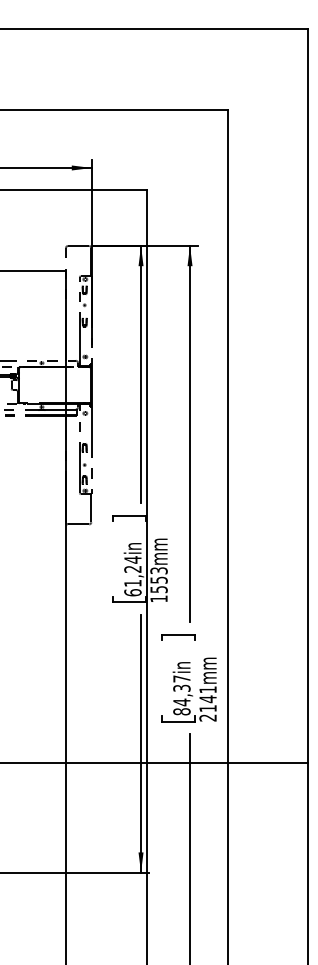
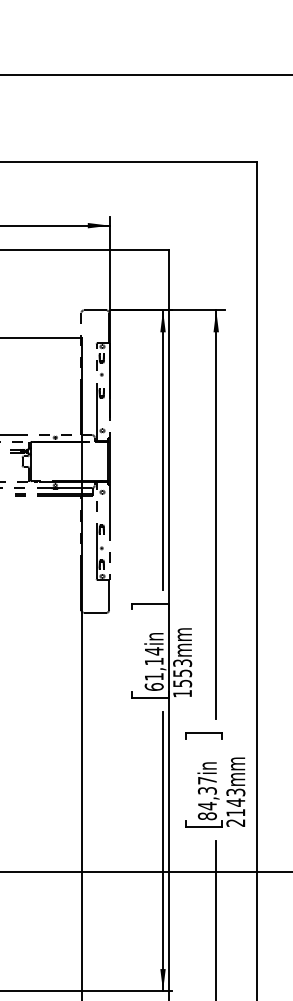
text: (132, 569) -> (153, 661), 61,24in -> 61,14in
text: (207, 689) -> (235, 792), 2141mm -> 2143mm

